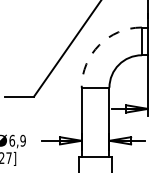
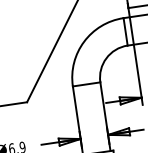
arc: (99, 45) -> (84, 42), dashed -> solid

